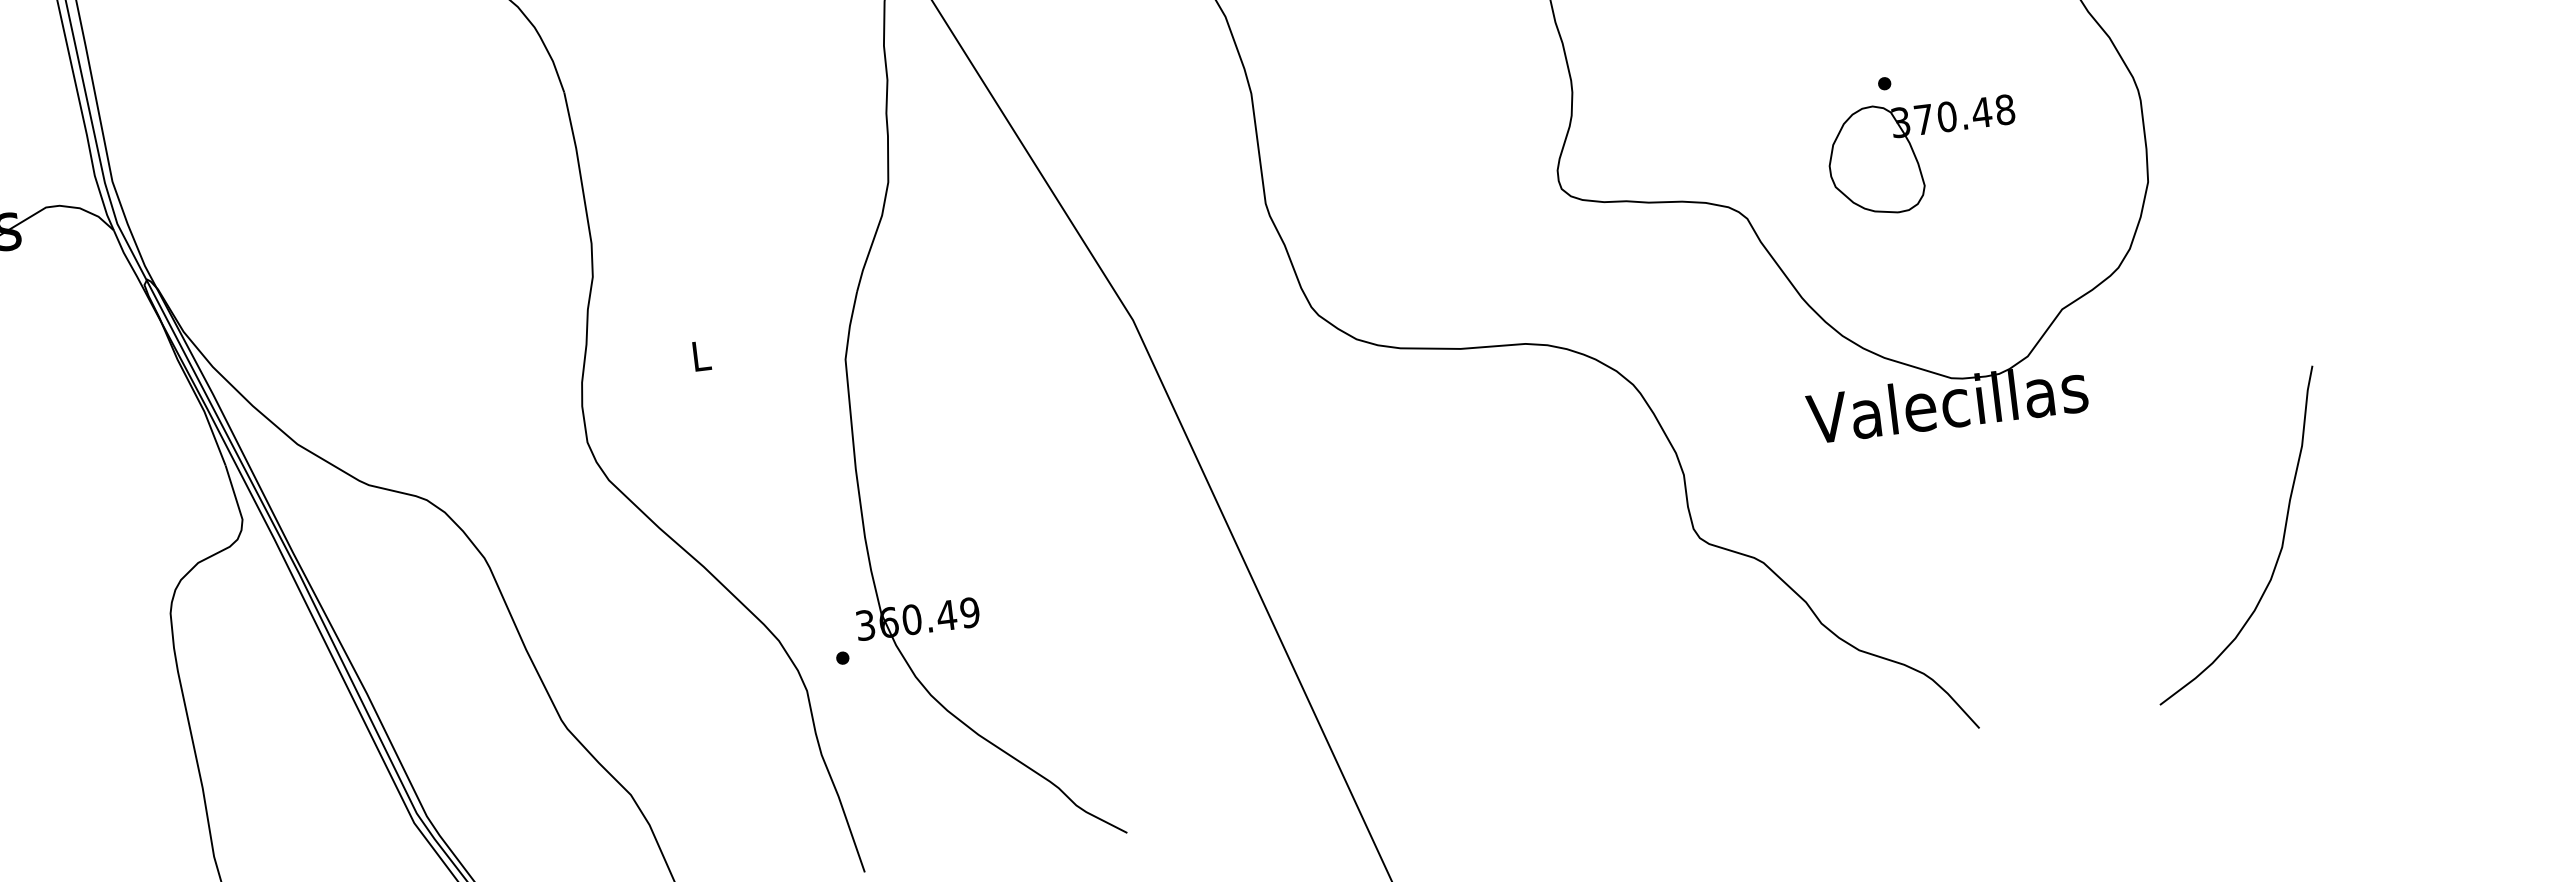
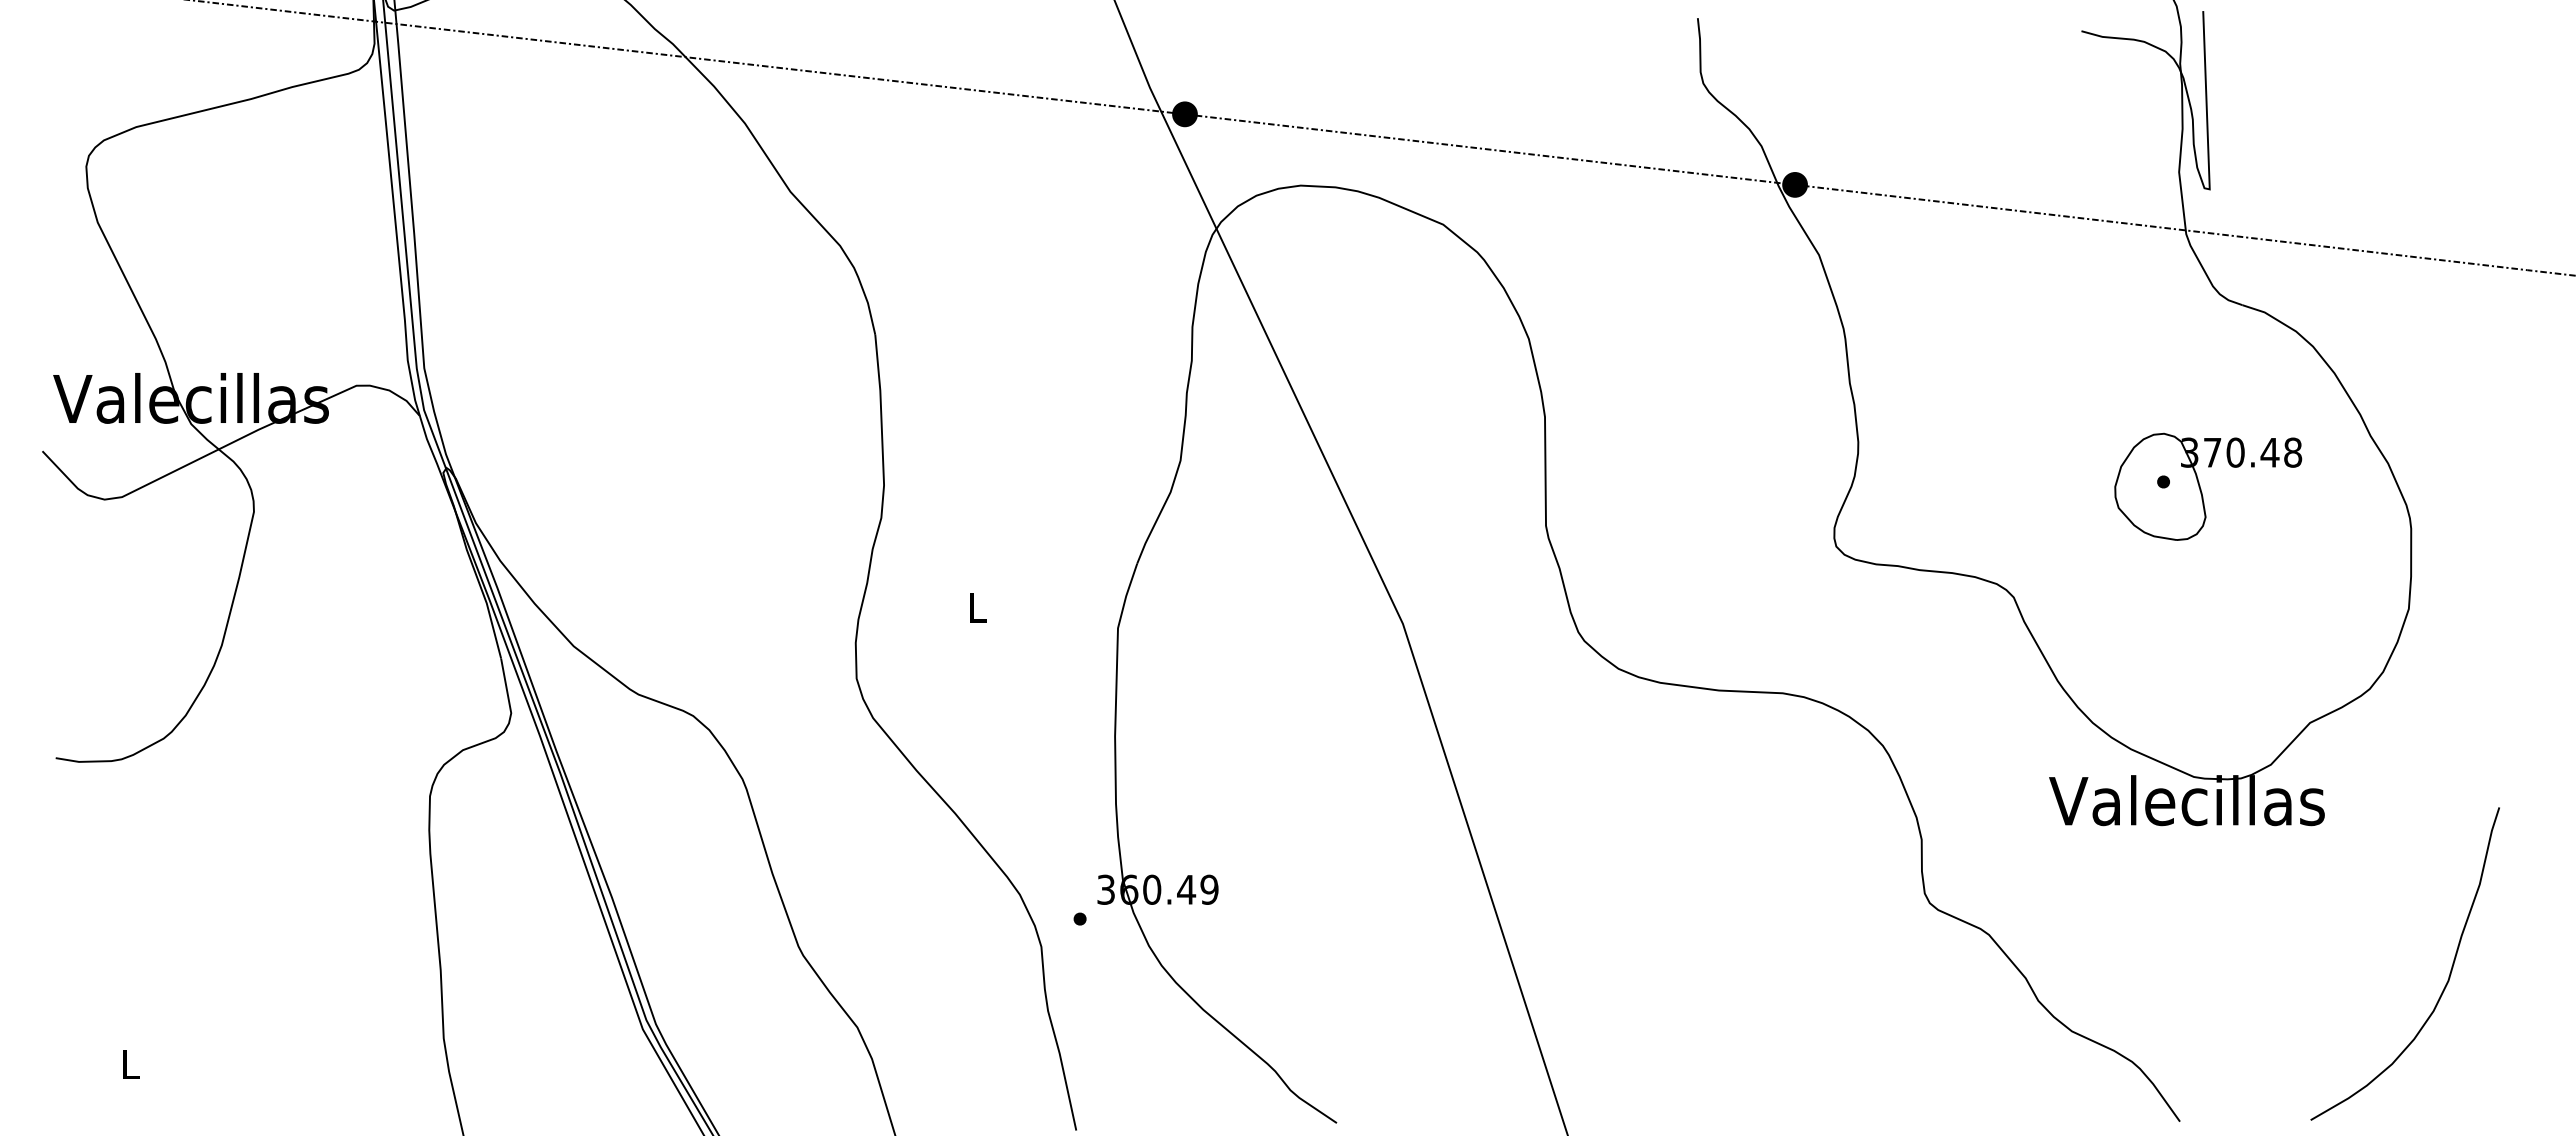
part: (1917, 157) -> (2201, 488), moved
curve: (2281, 542) -> (2448, 976), moved

